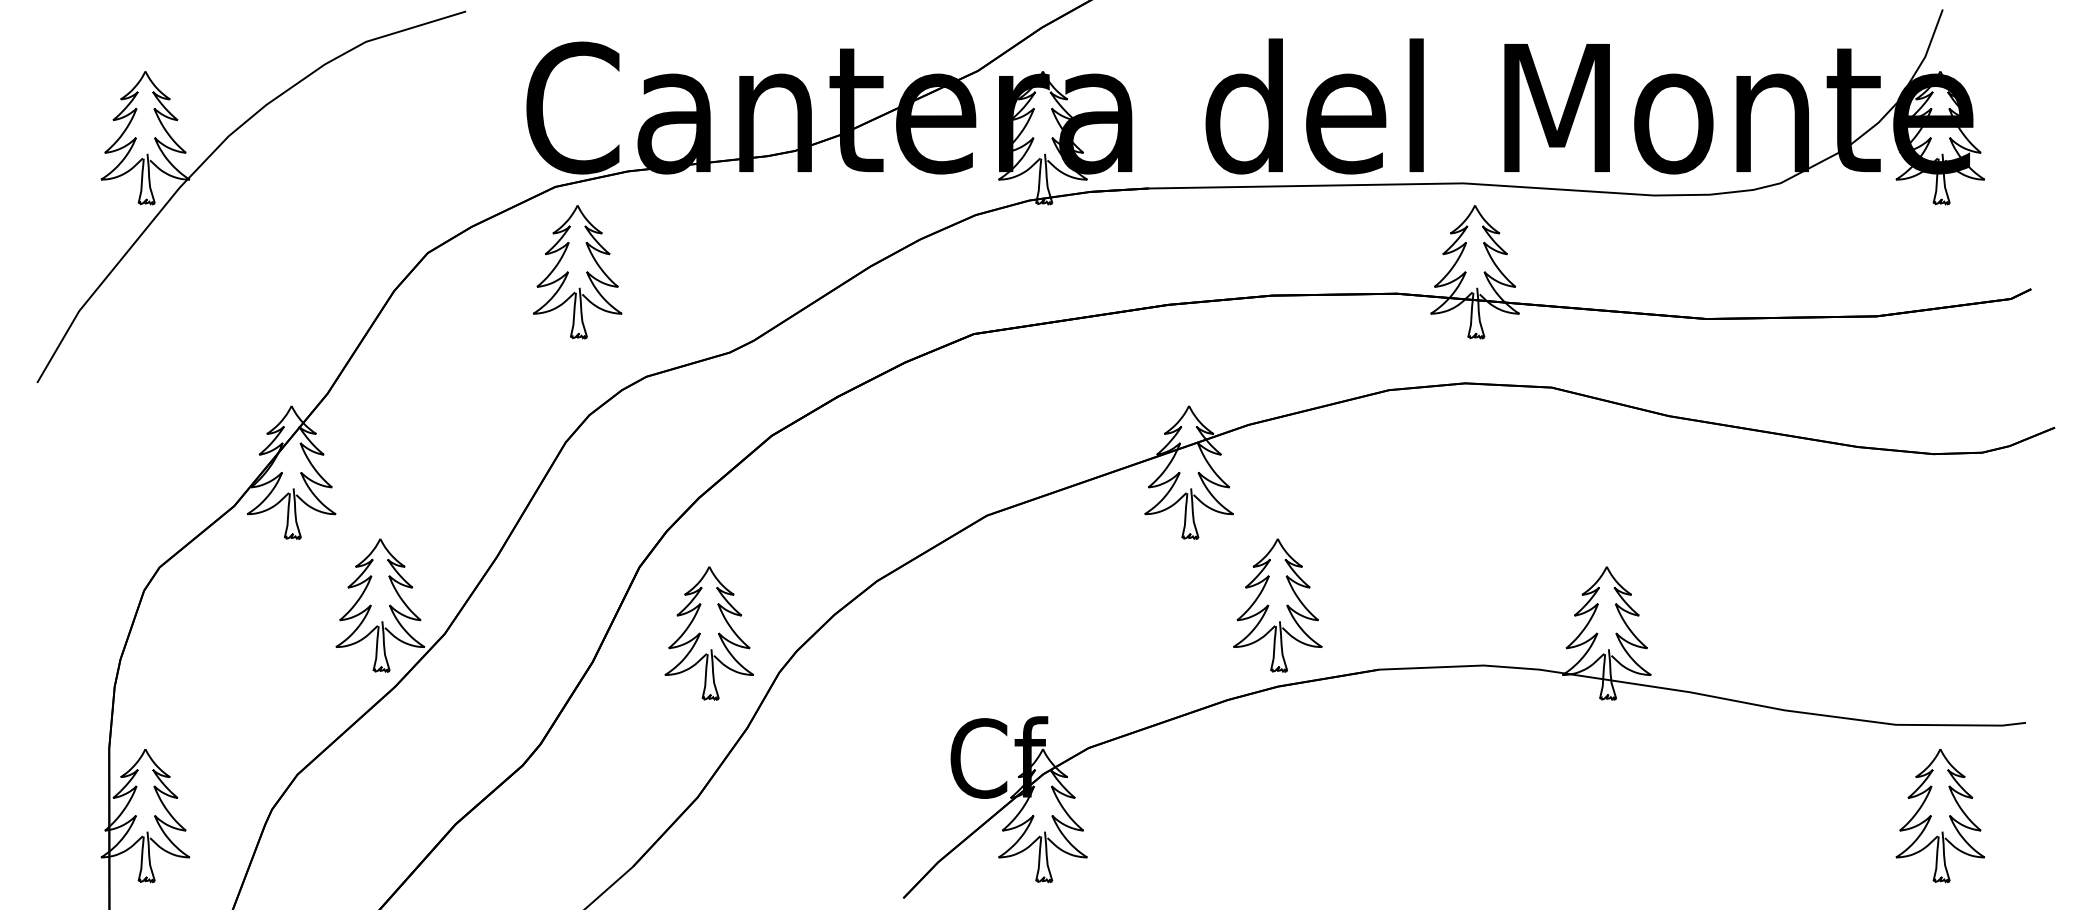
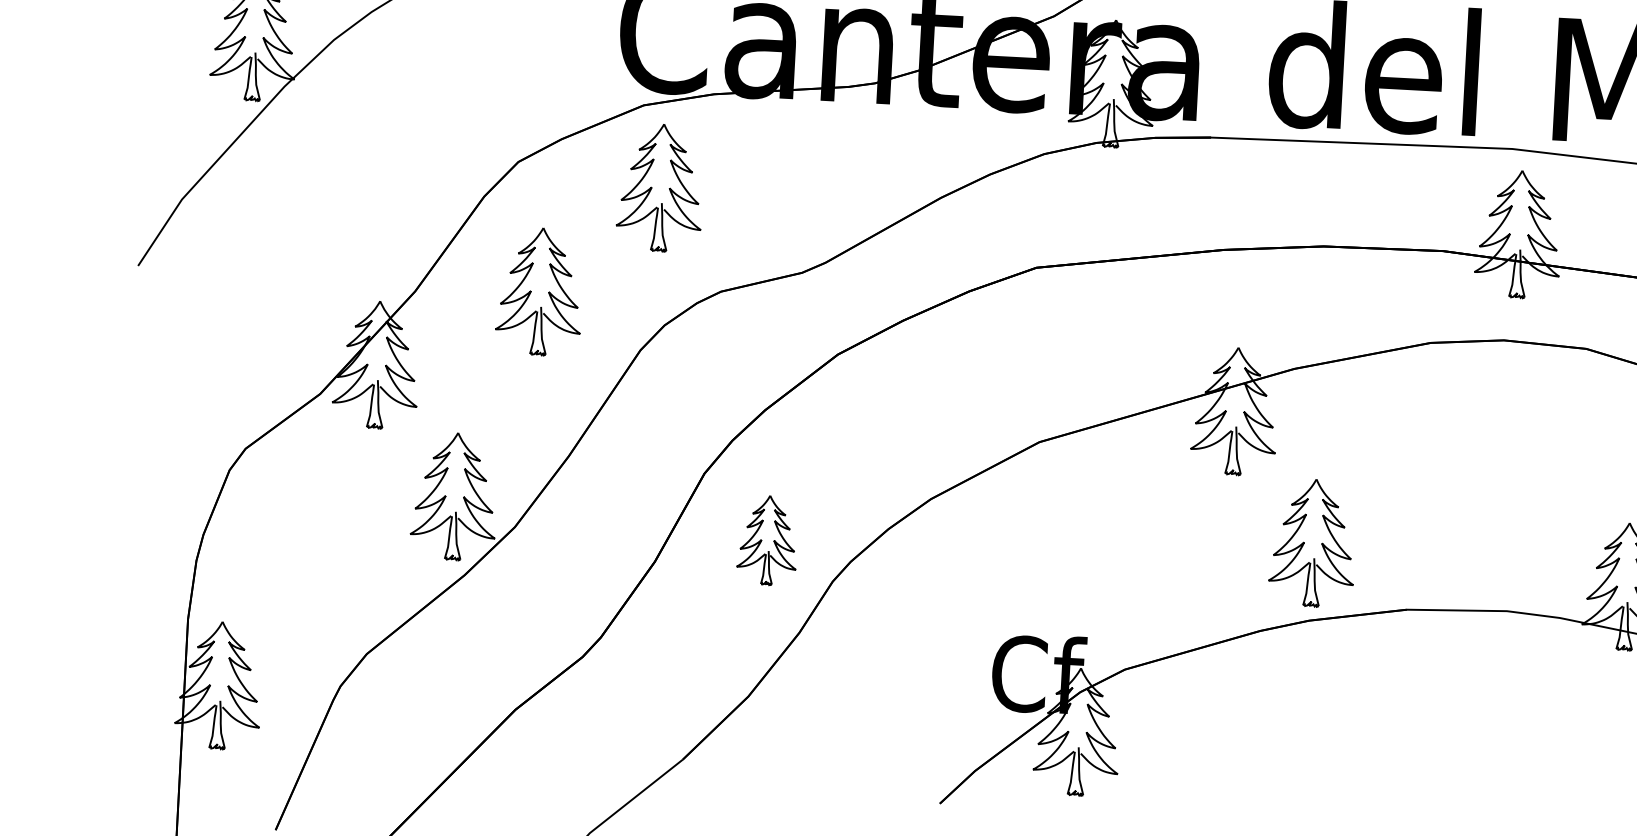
part: (457, 387) -> (539, 292), added
part: (708, 633) -> (767, 540), size x0.7

